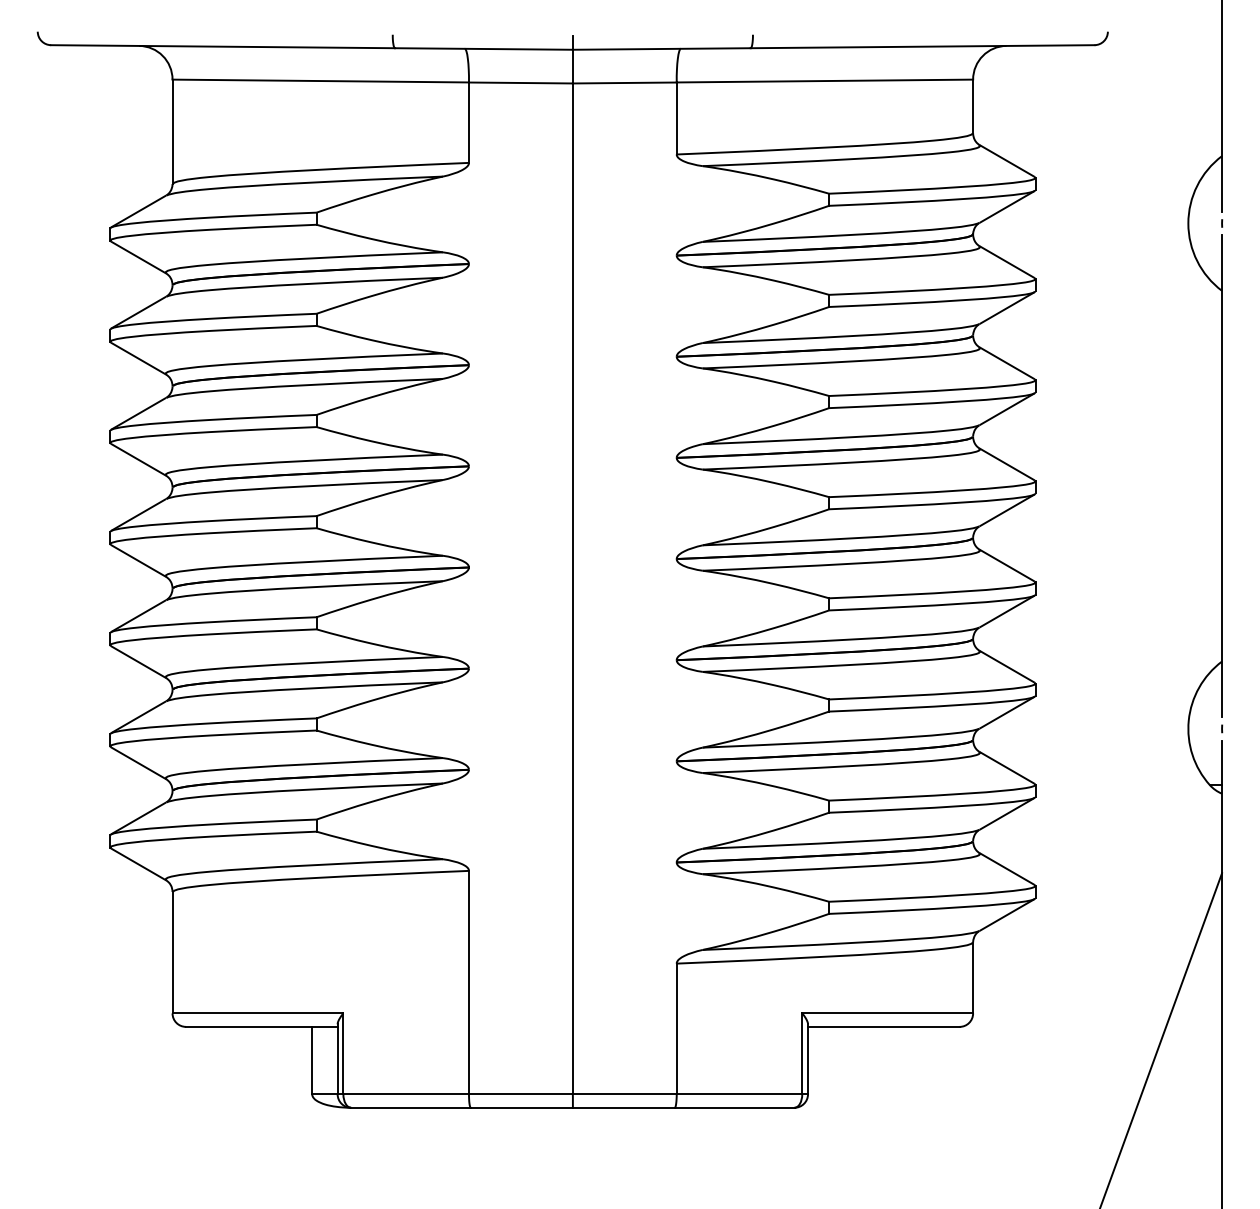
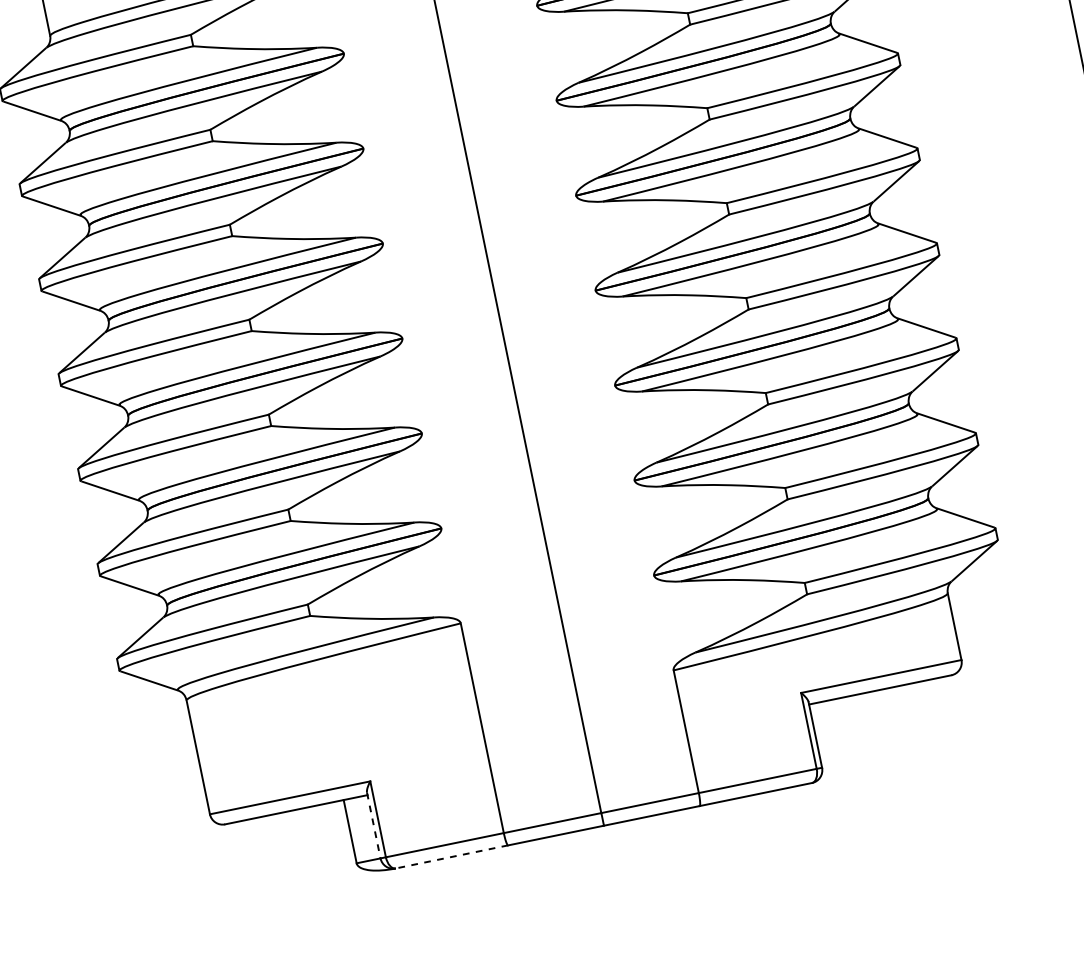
line: (337, 1059) -> (373, 825), solid -> dashed
line: (411, 1107) -> (452, 856), solid -> dashed

